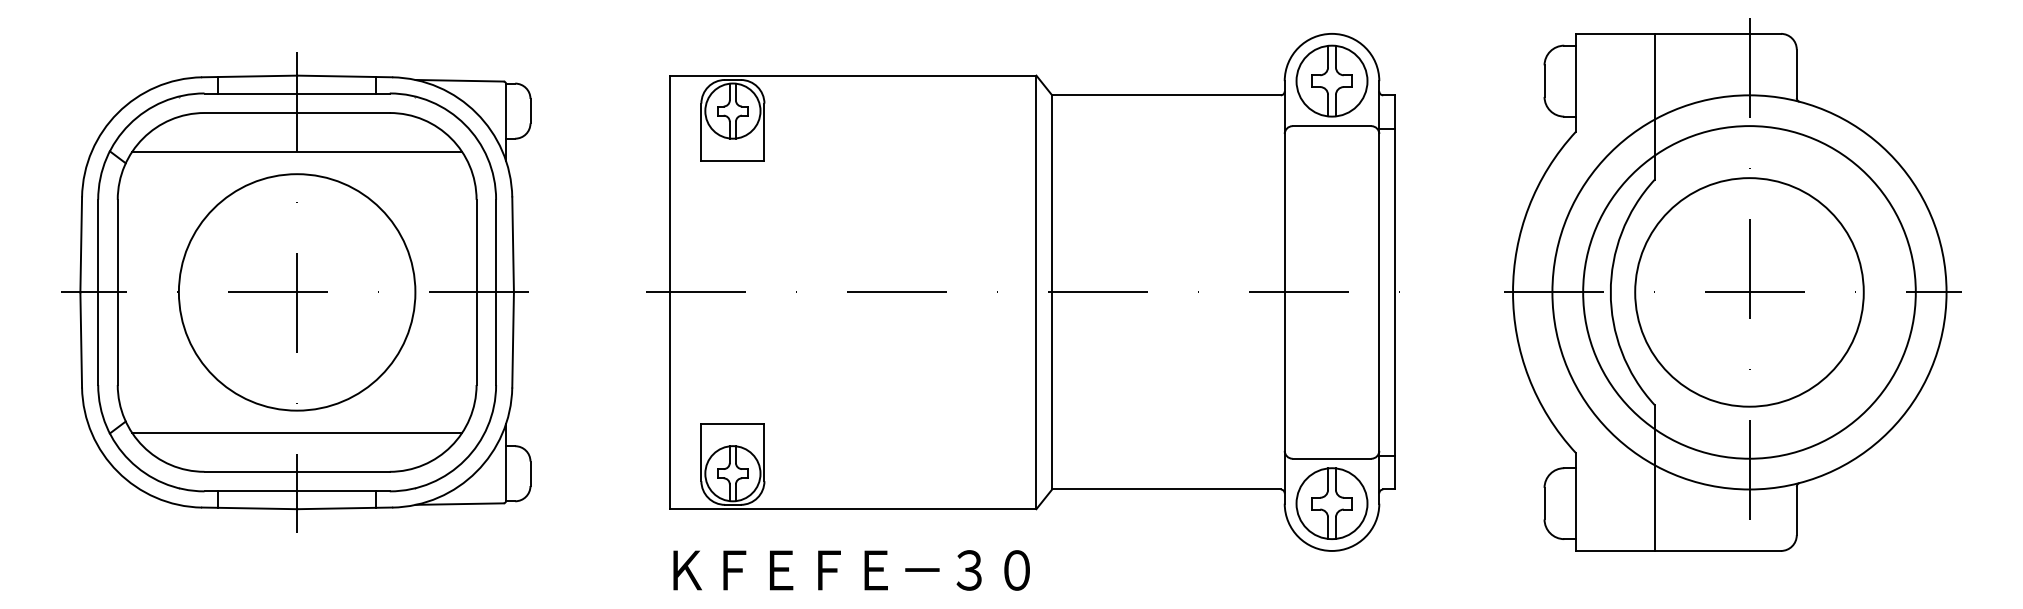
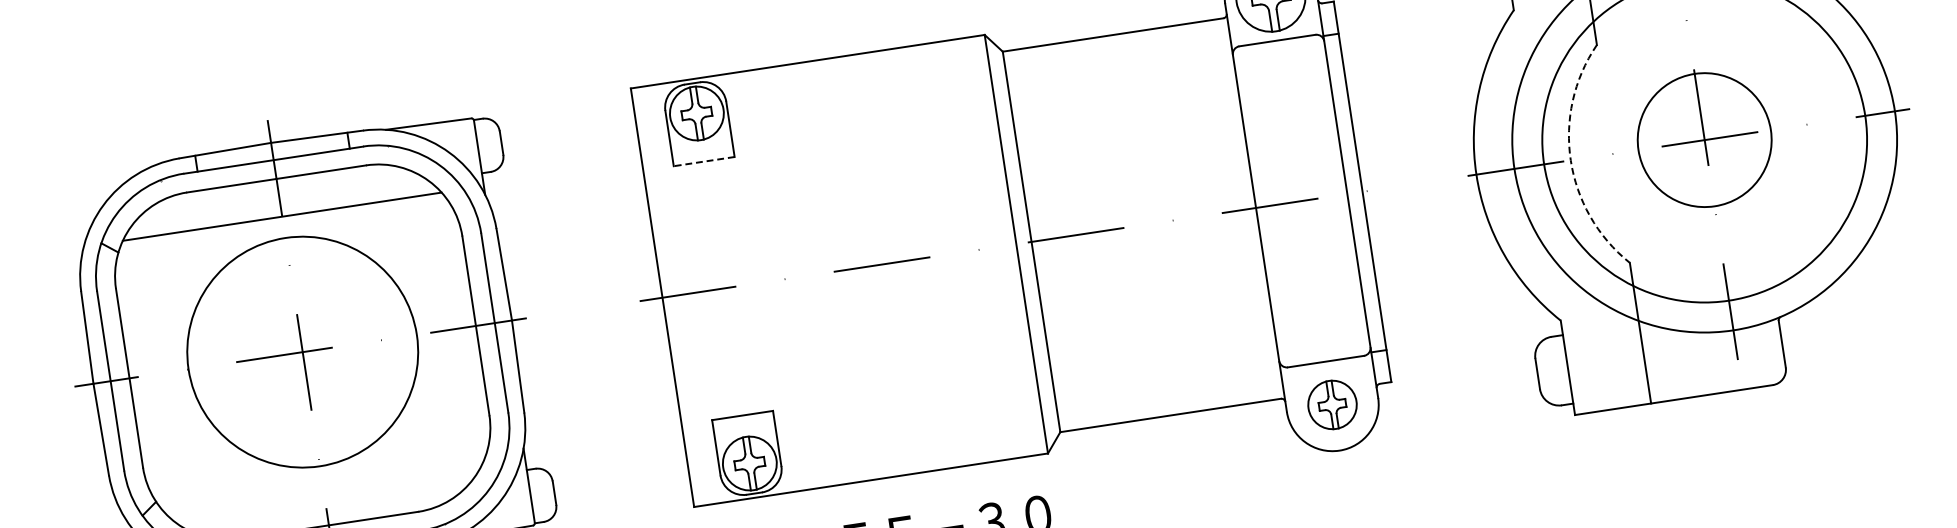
line: (732, 160) -> (703, 161), solid -> dashed
arc: (1610, 292) -> (1570, 160), solid -> dashed
circle: (1749, 292) -> (1704, 140), size x0.6
line: (297, 432) -> (323, 487), removed
part: (1331, 503) -> (1332, 404), size x0.7

